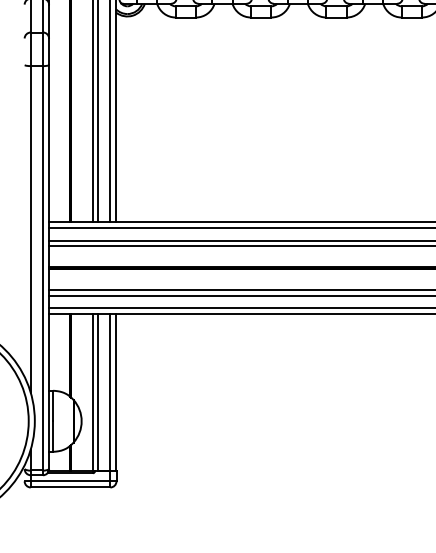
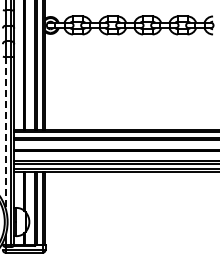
line: (30, 228) -> (5, 132), solid -> dashed

